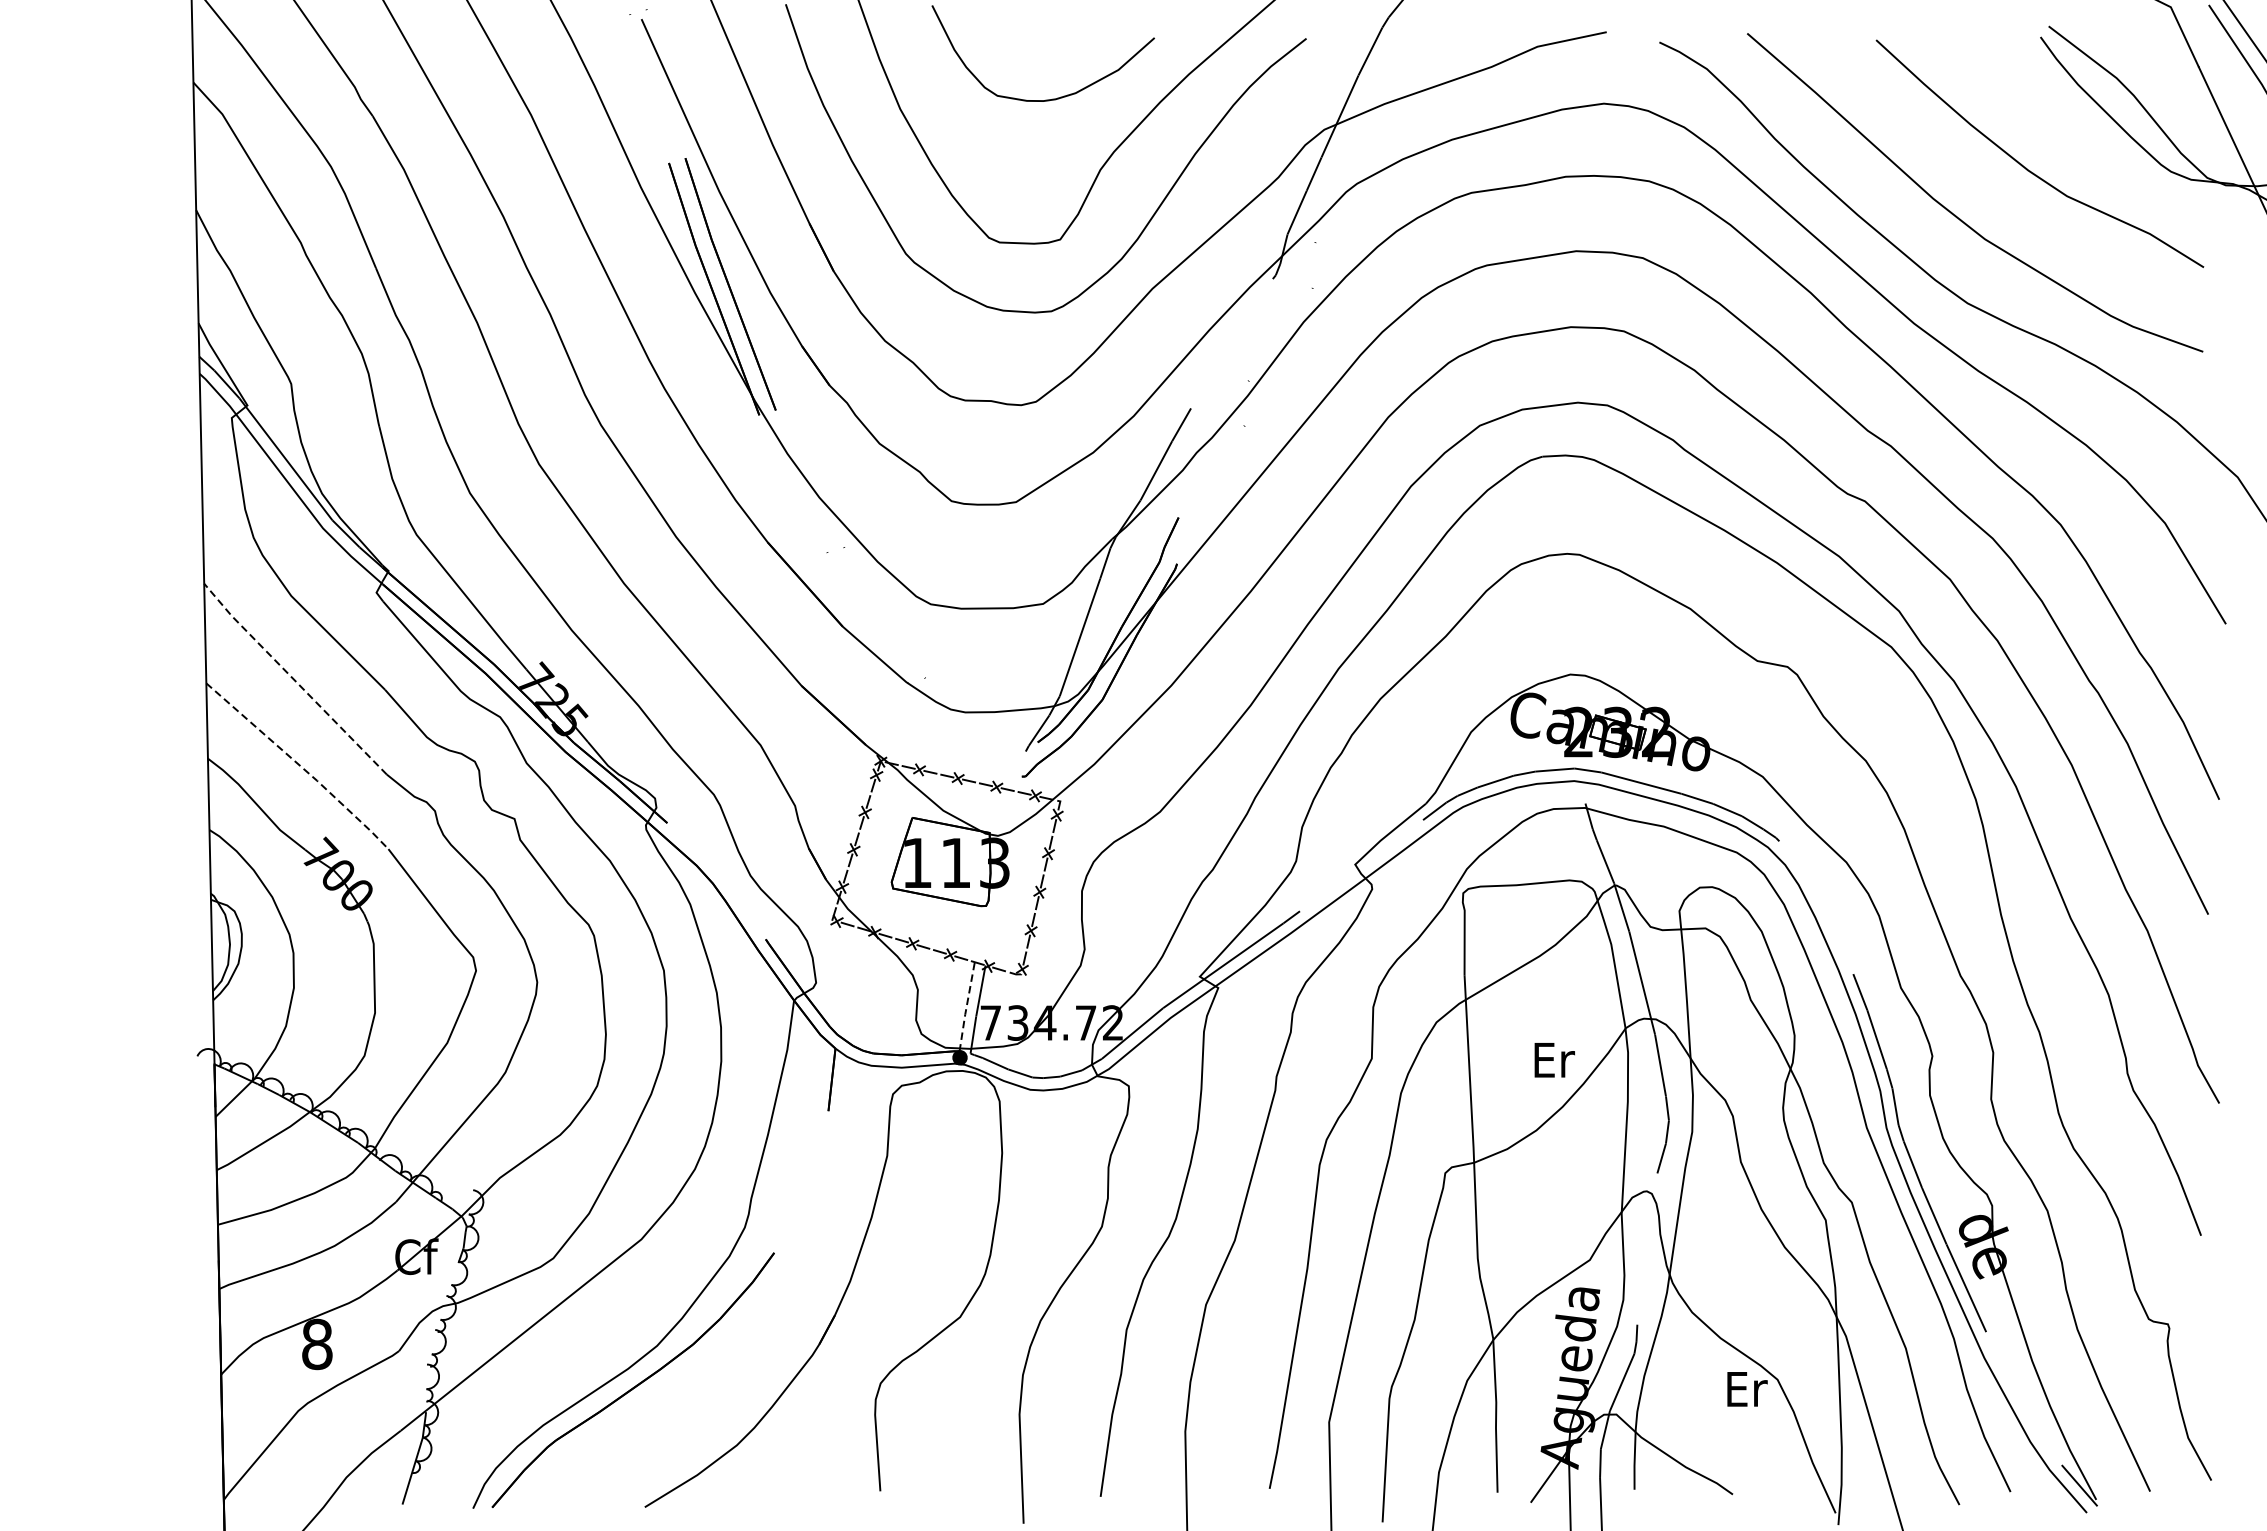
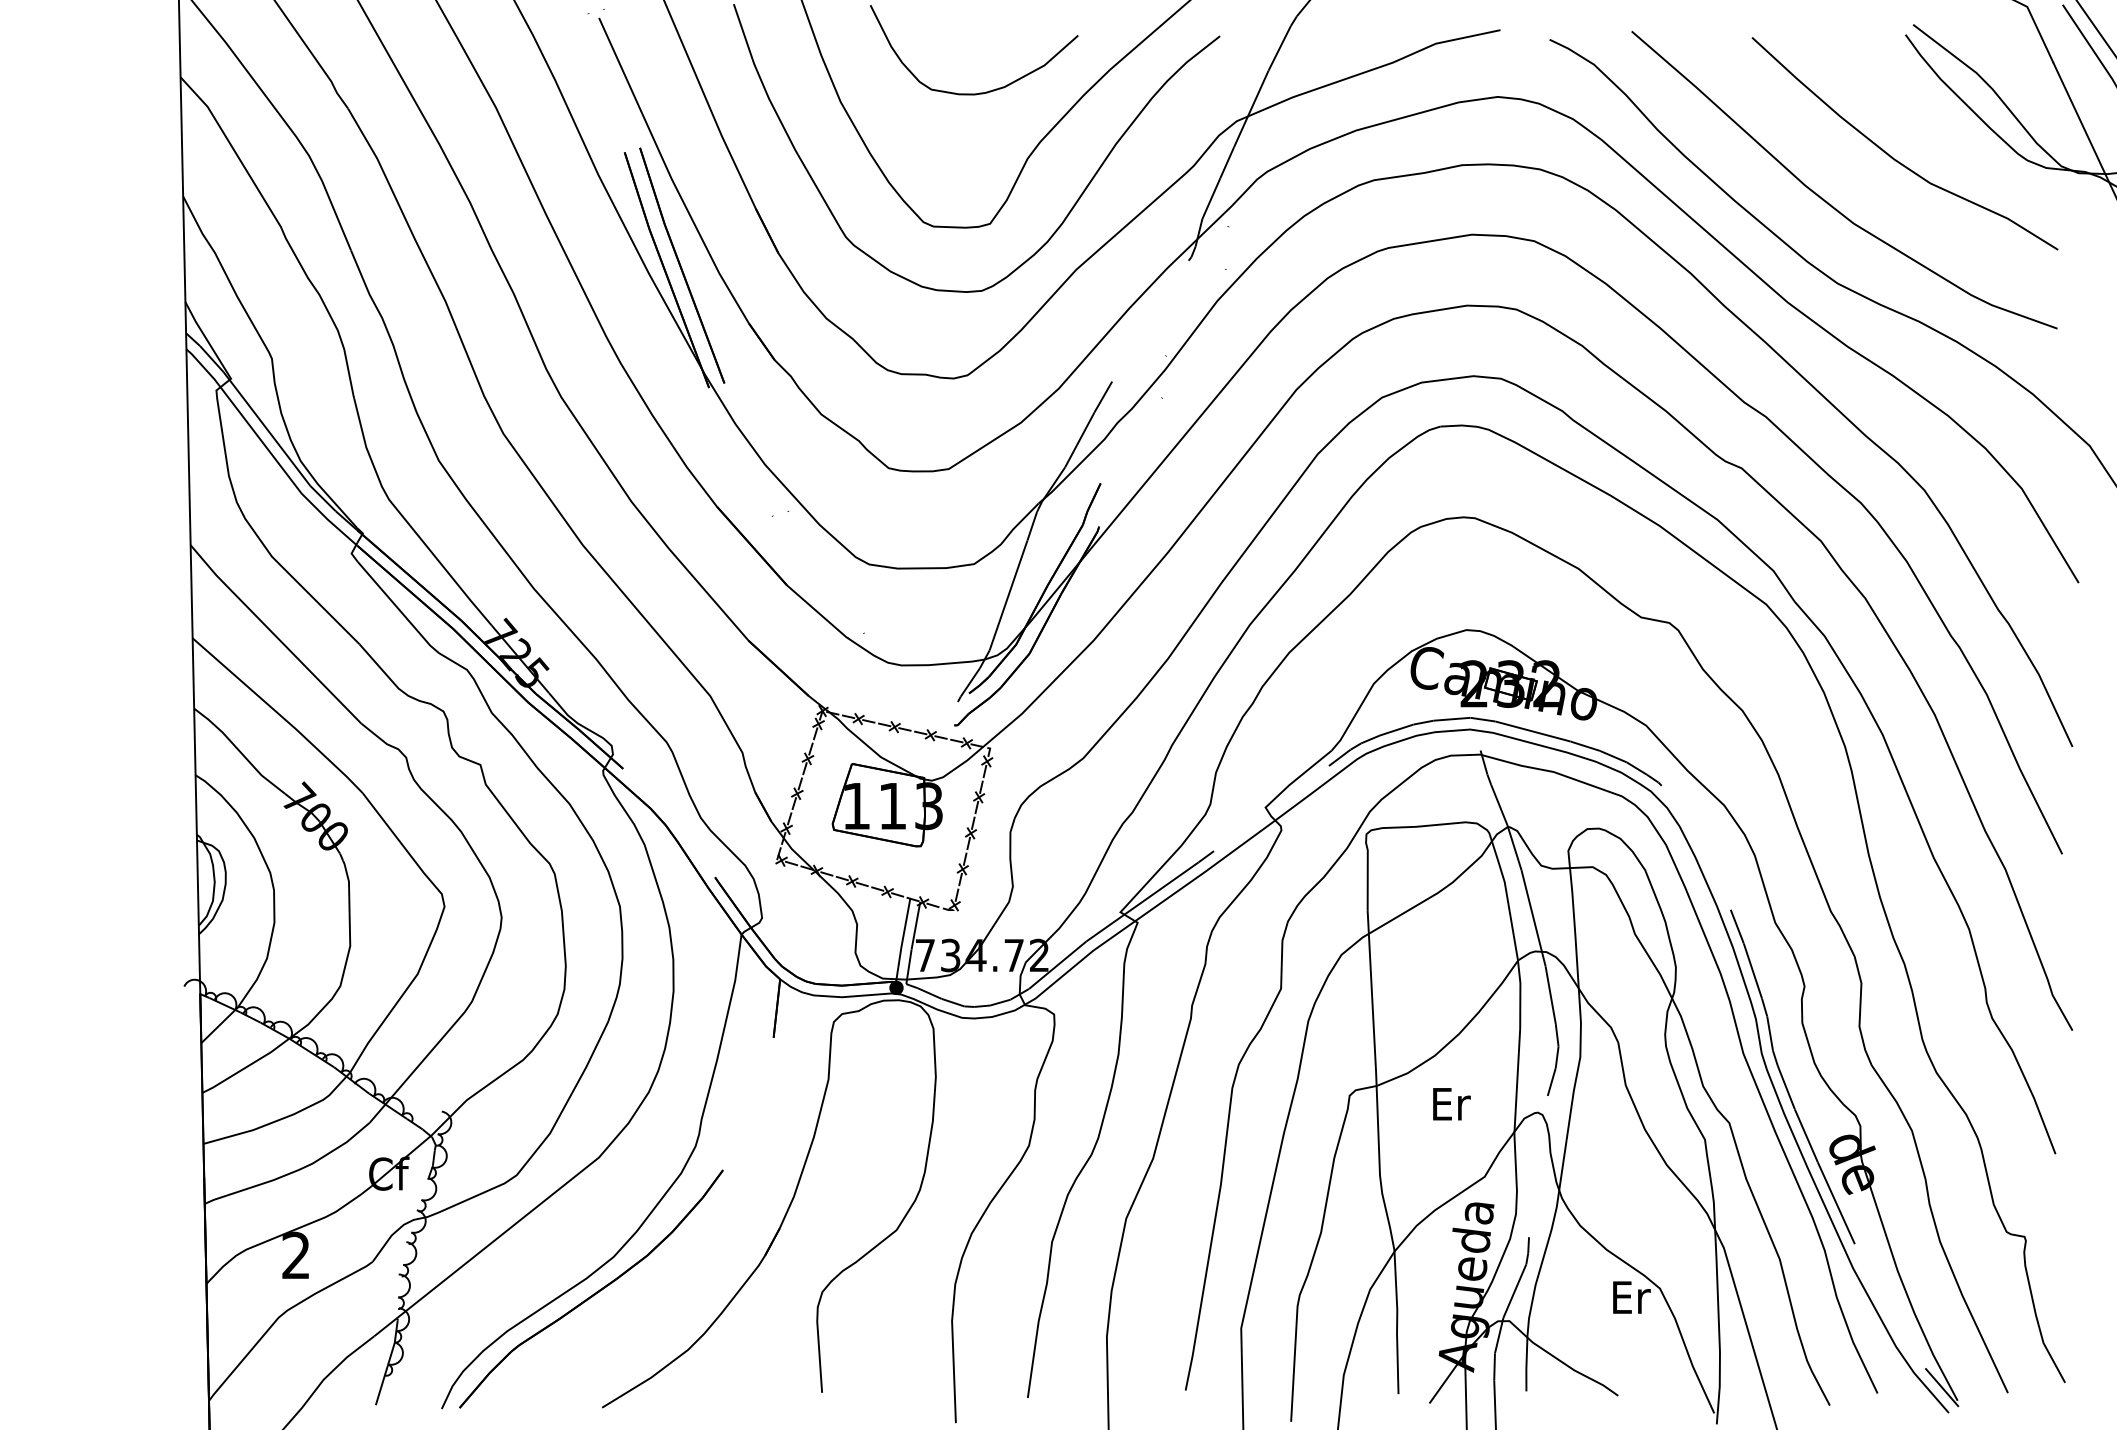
line: (293, 679) -> (274, 634), dashed -> solid
line: (300, 766) -> (280, 715), dashed -> solid
line: (966, 1006) -> (902, 940), dashed -> solid
text: (1554, 1060) -> (1451, 1104), moved
text: (317, 1344) -> (296, 1255), 8 -> 2

